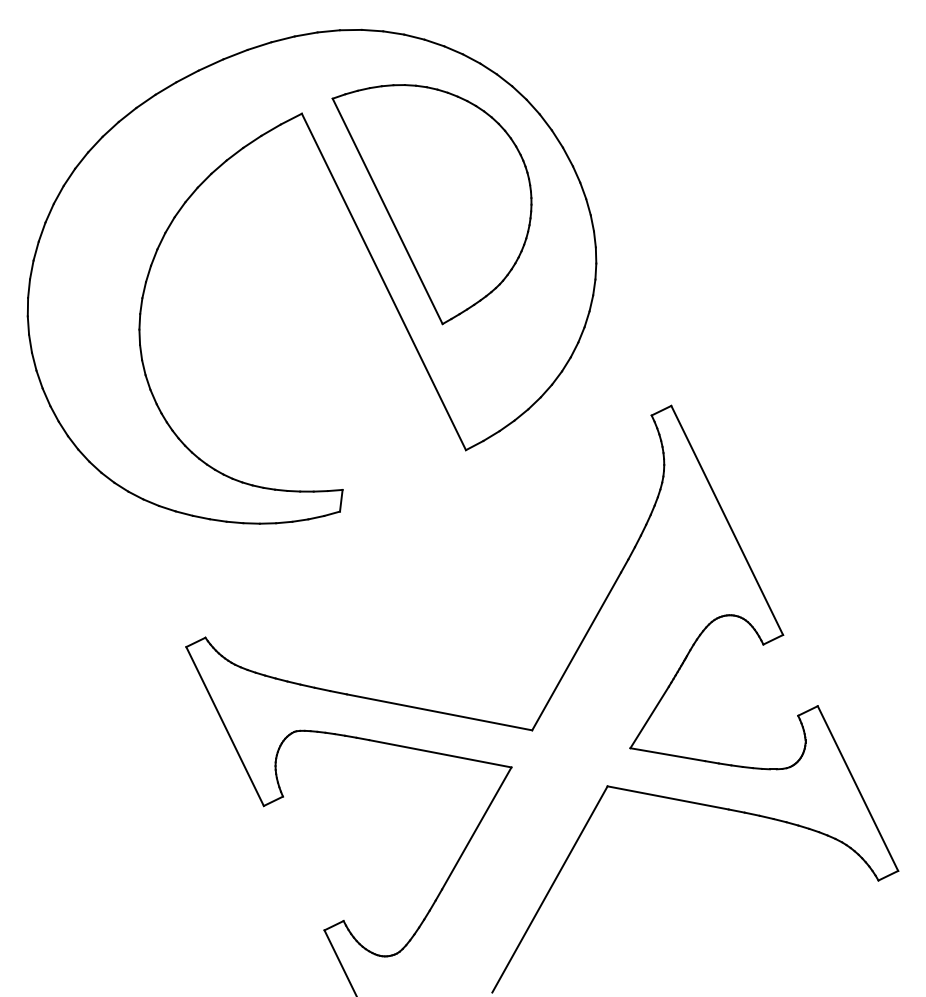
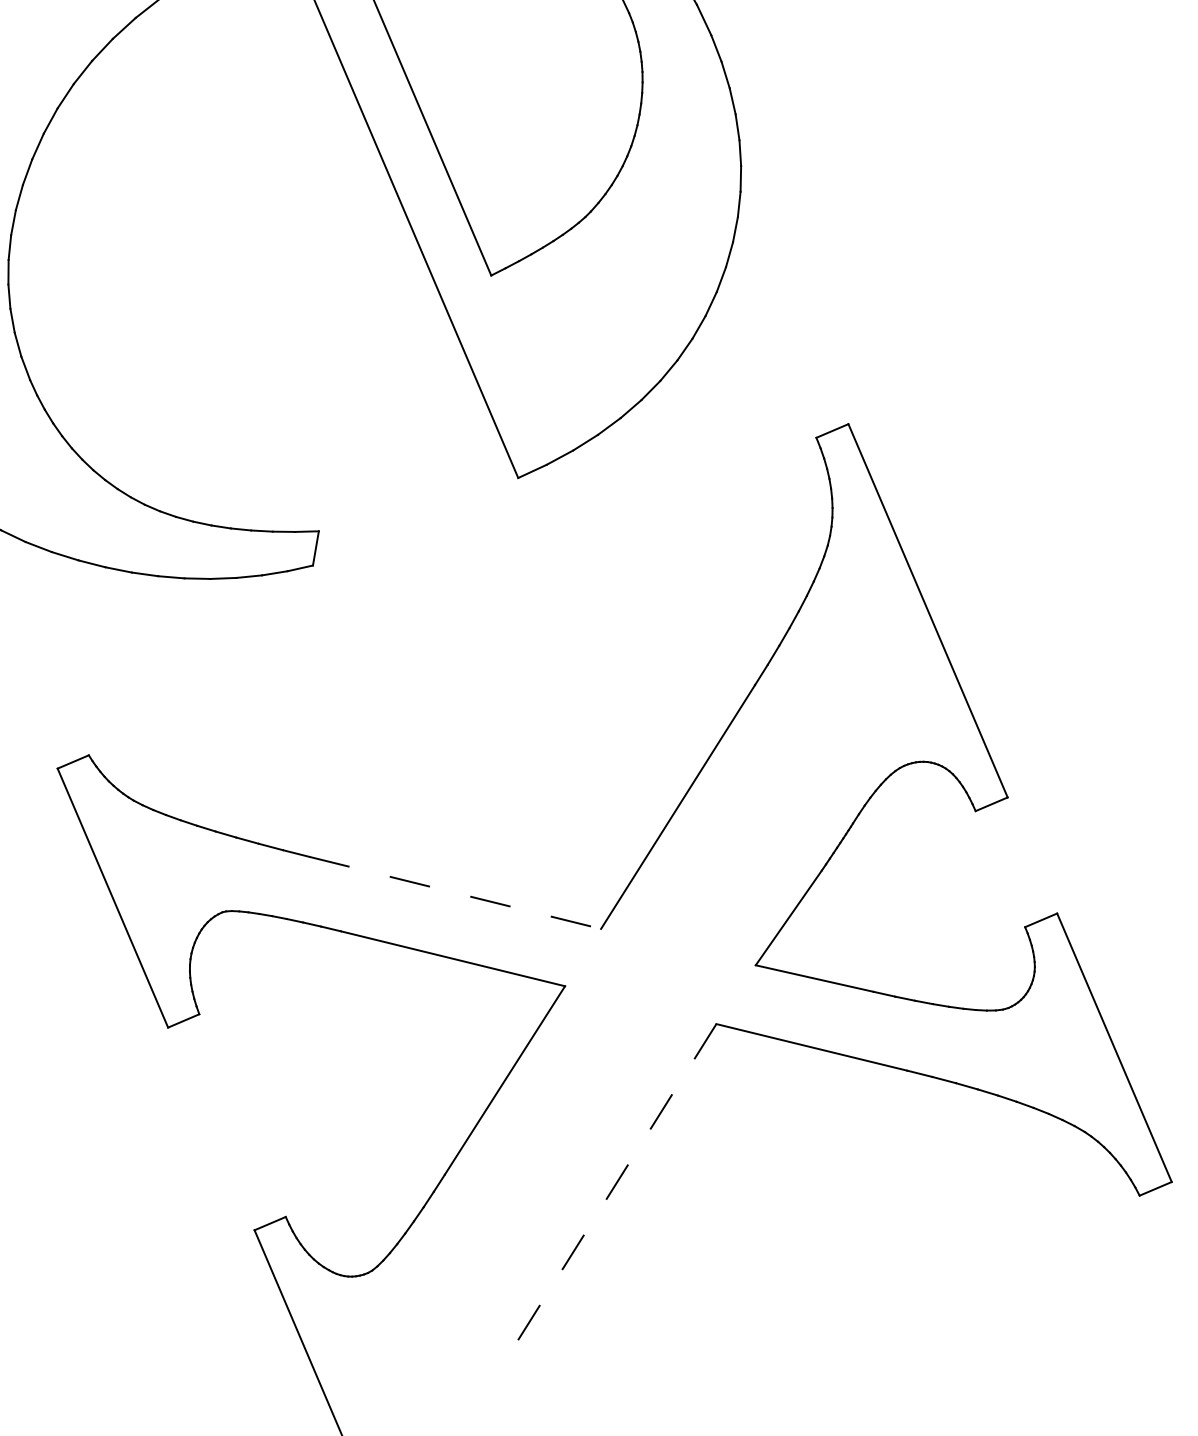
line: (440, 712) -> (456, 893), solid -> dashed
line: (549, 889) -> (615, 1183), solid -> dashed

